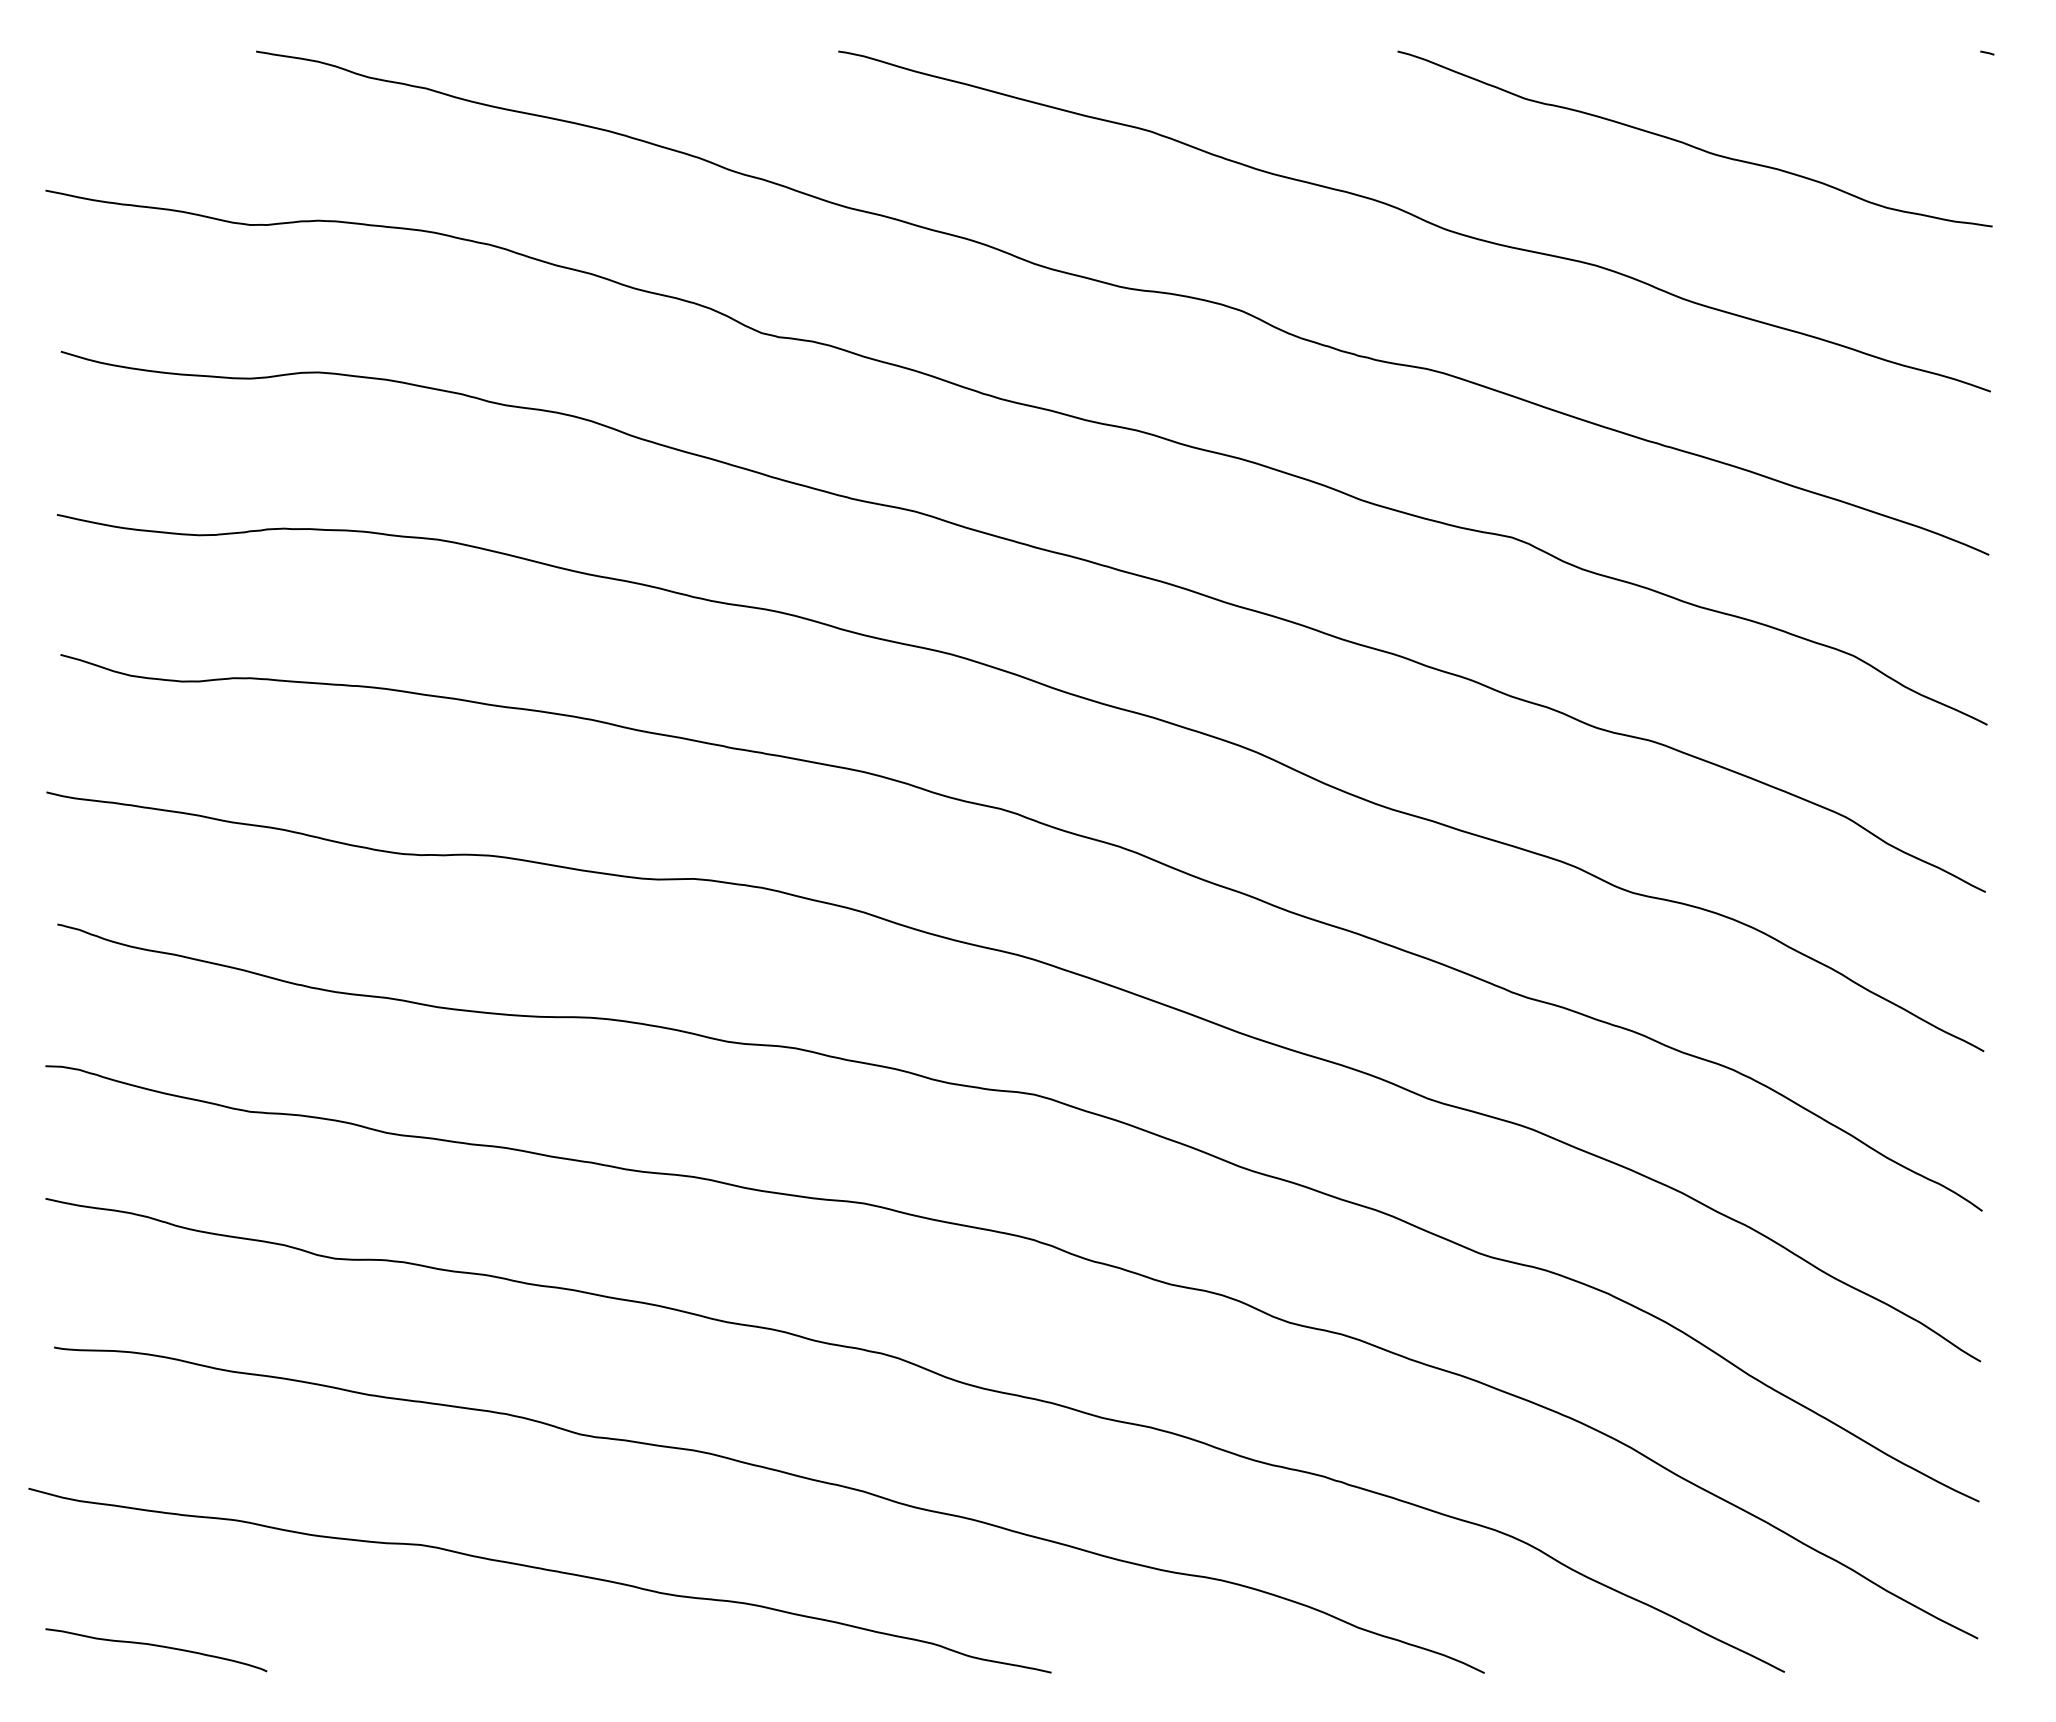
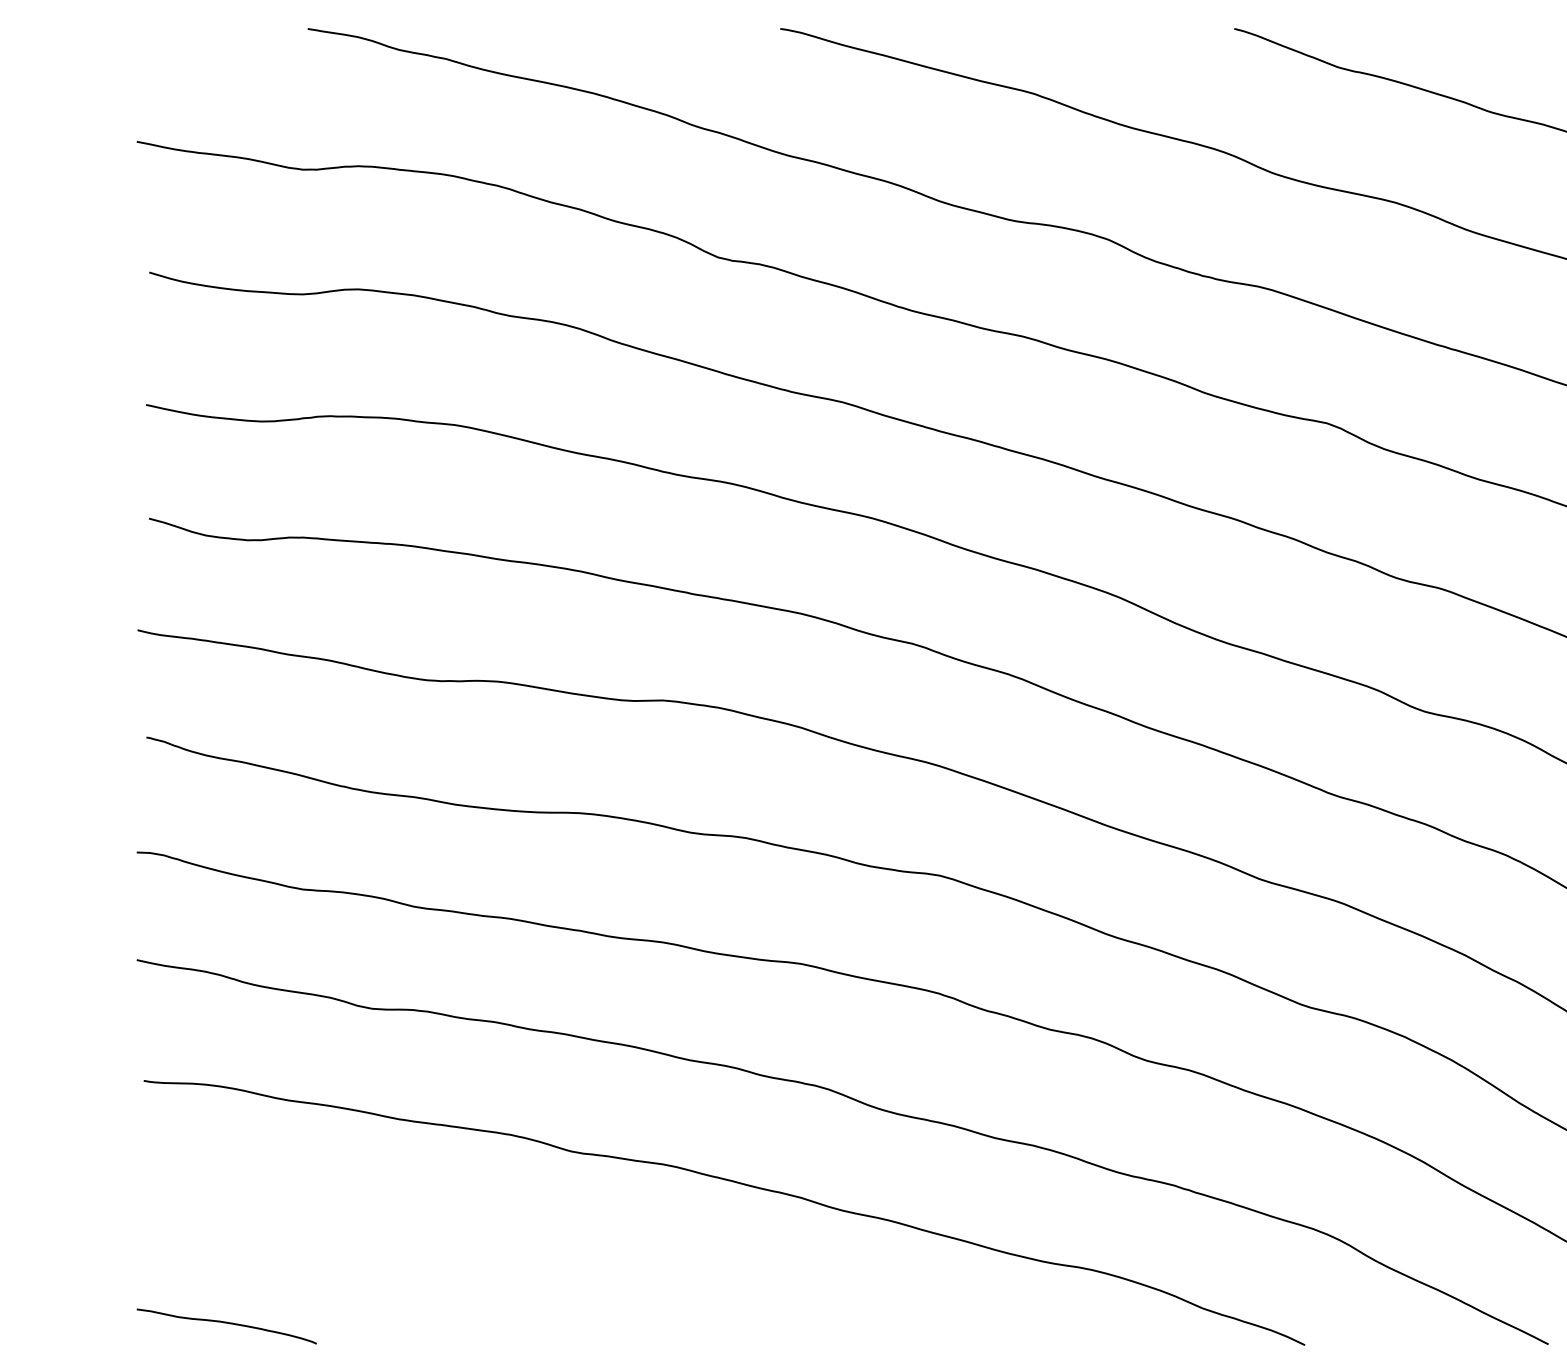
curve: (539, 1569) -> (537, 1261), removed

